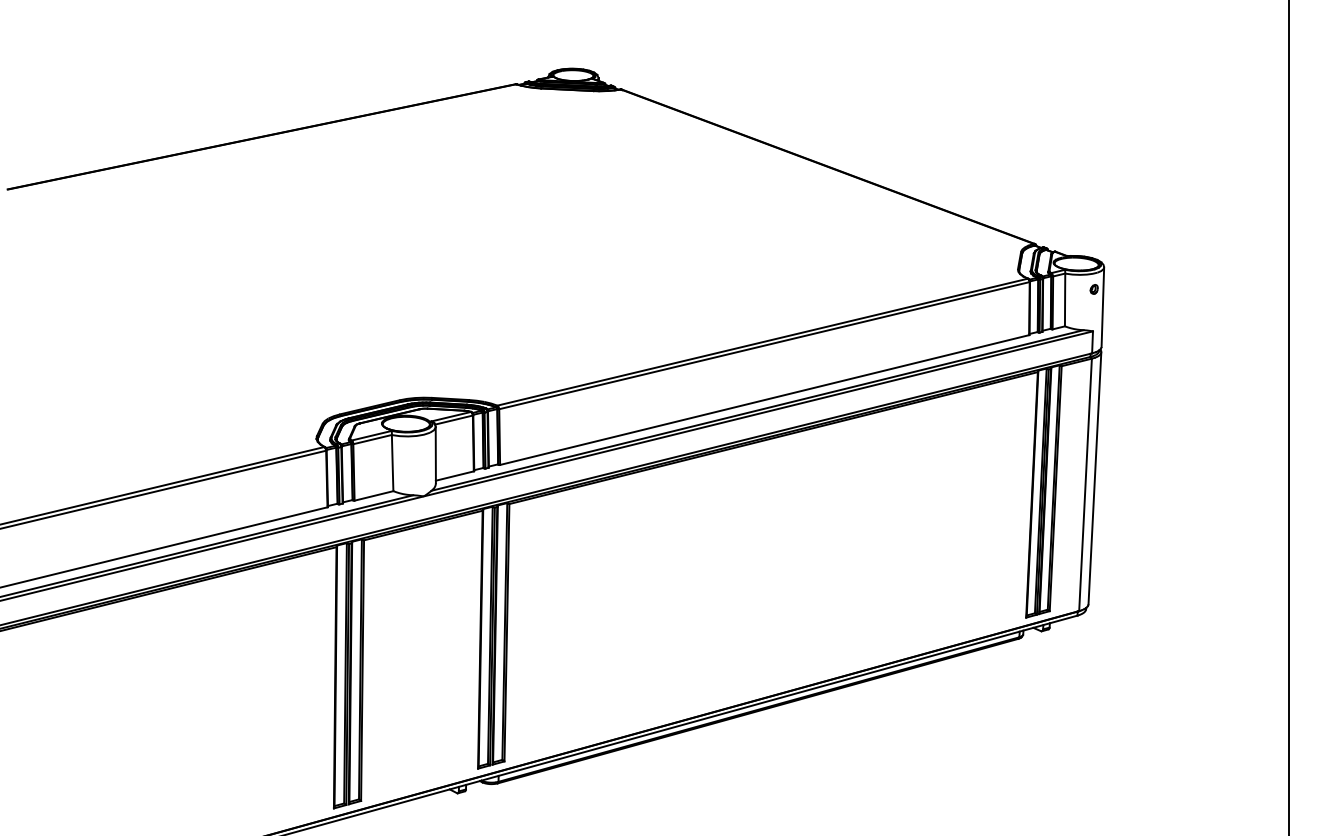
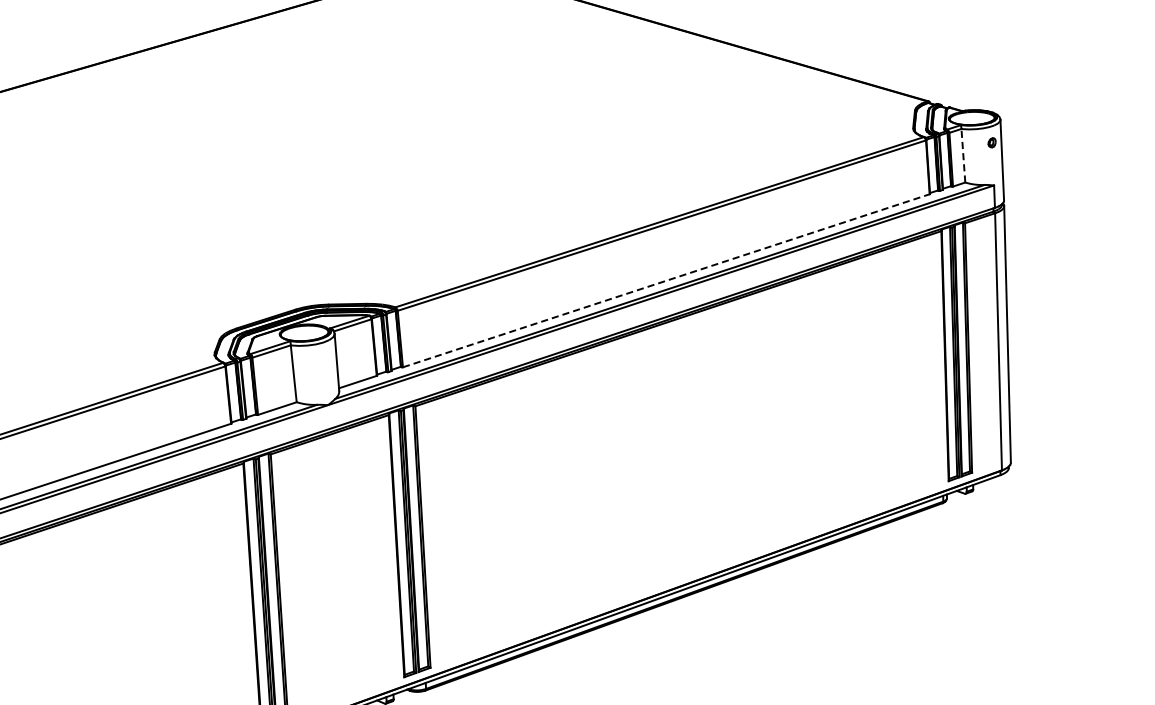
line: (1065, 299) -> (963, 155), solid -> dashed
line: (765, 399) -> (667, 280), solid -> dashed

